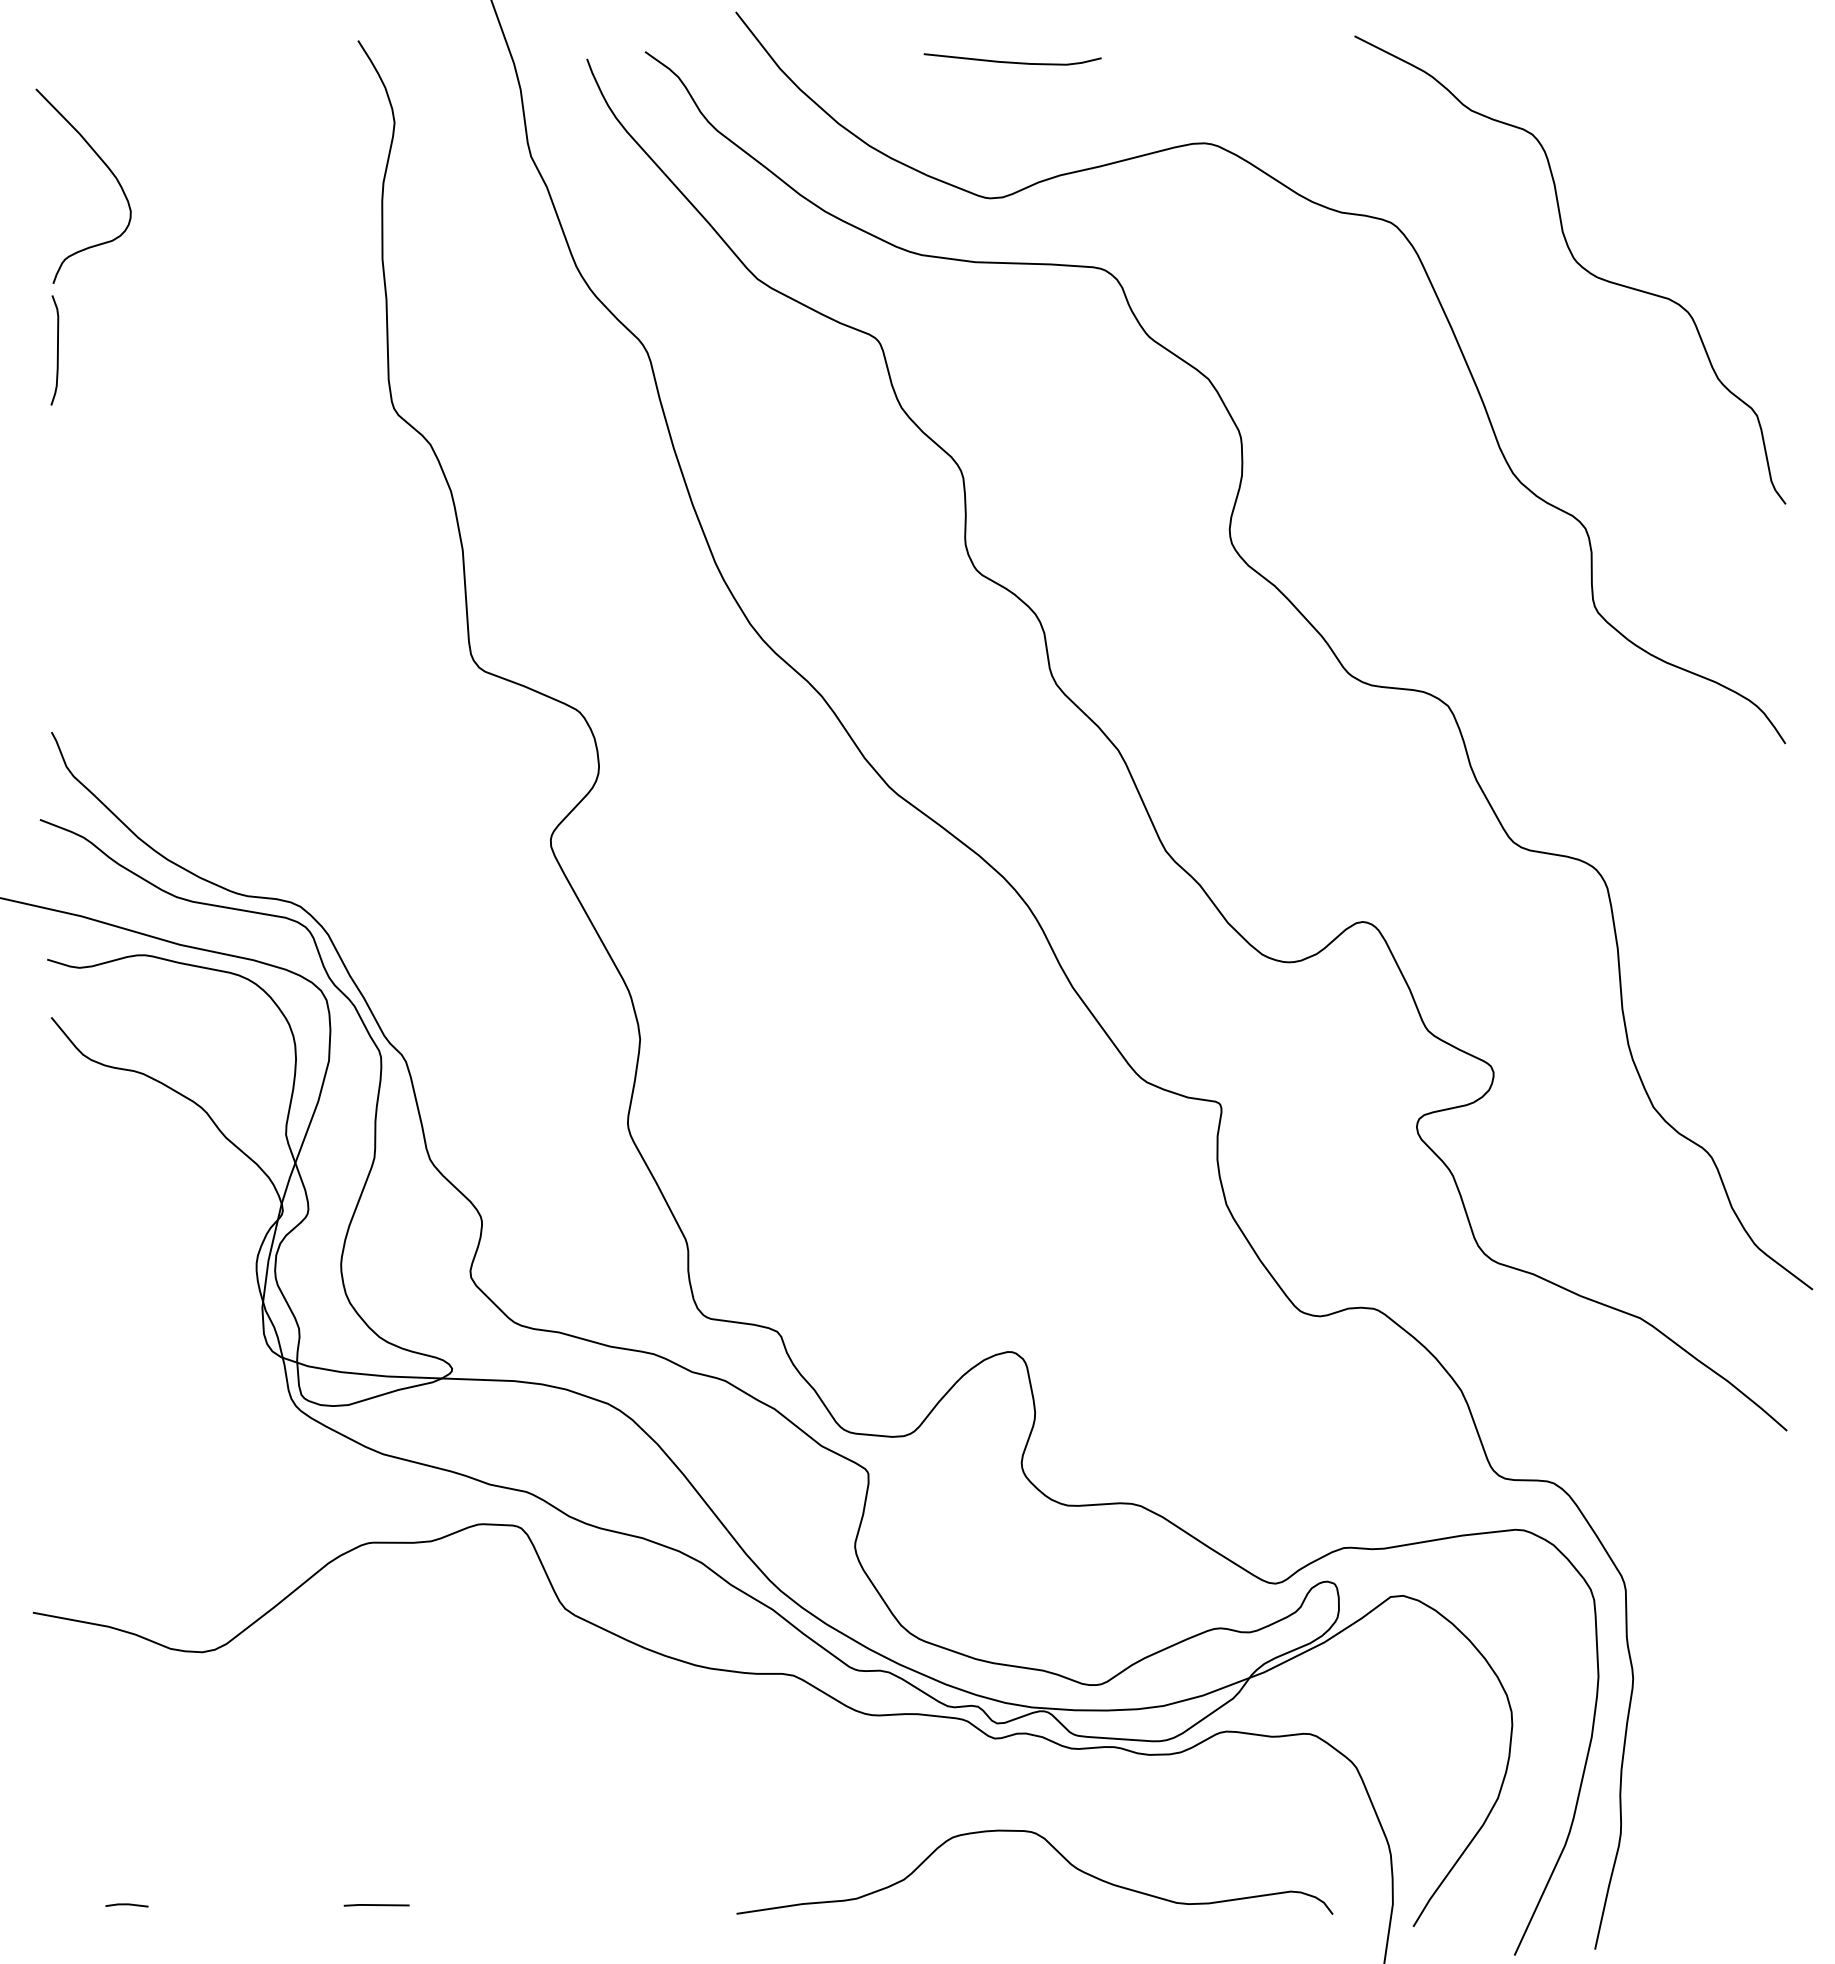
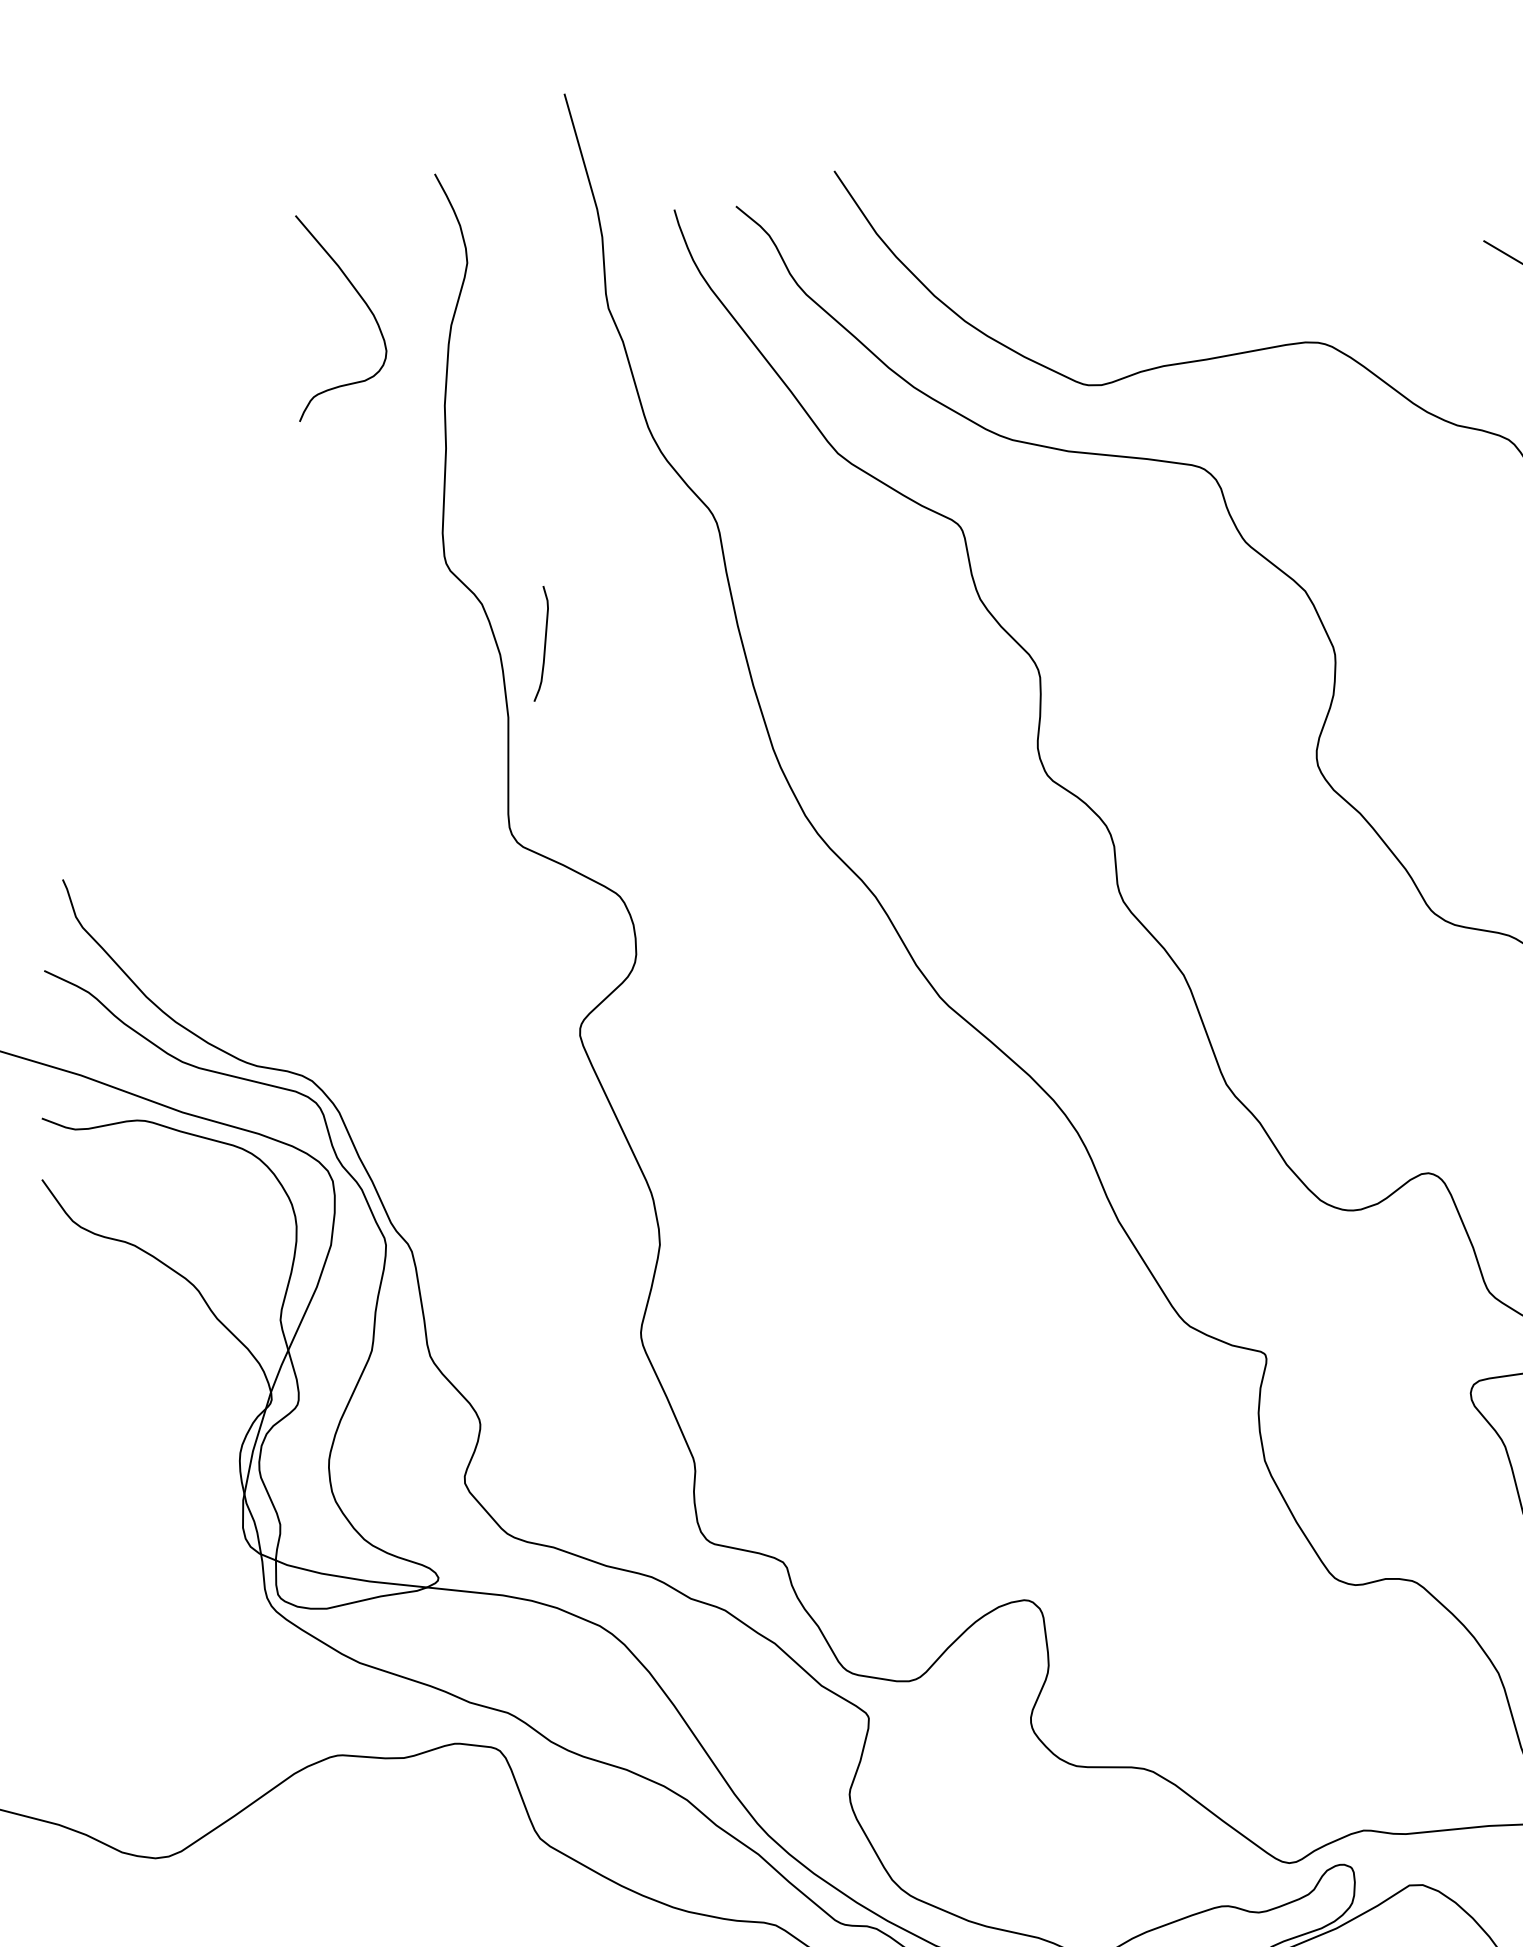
curve: (1012, 61) -> (1121, 242), removed
curve: (107, 168) -> (365, 304), moved
curve: (57, 350) -> (544, 644), moved

